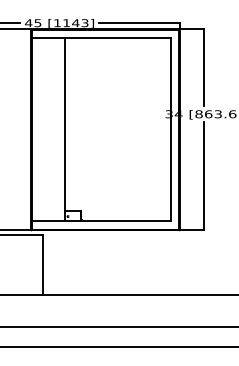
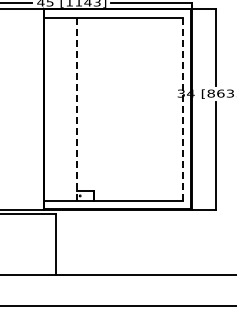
line: (64, 129) -> (76, 108), solid -> dashed
line: (170, 129) -> (182, 108), solid -> dashed

